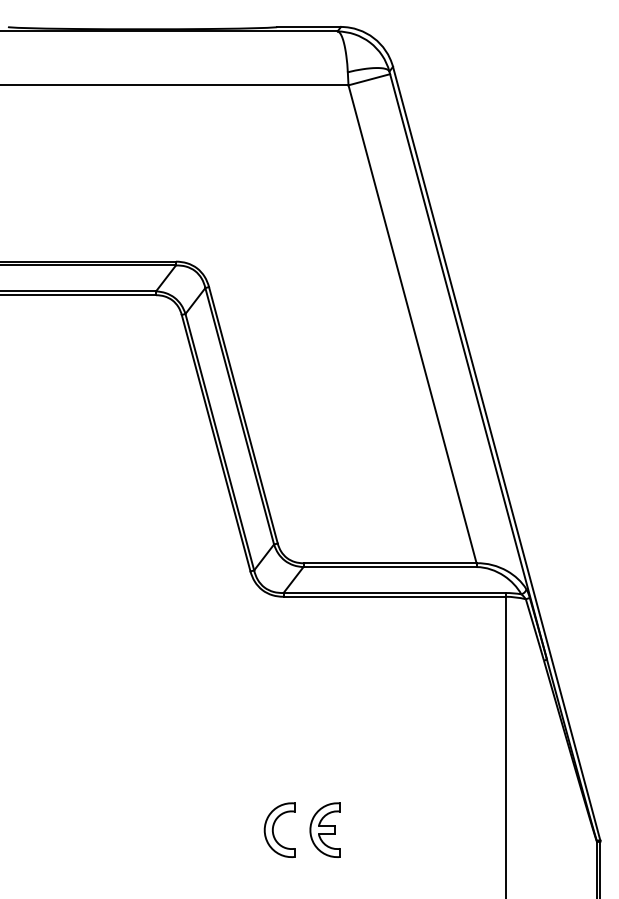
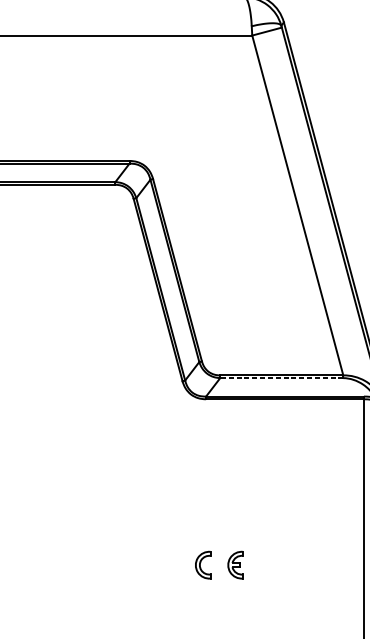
line: (390, 567) -> (282, 378), solid -> dashed
part: (279, 829) -> (203, 564), size x0.7
part: (324, 829) -> (235, 564), size x0.7

